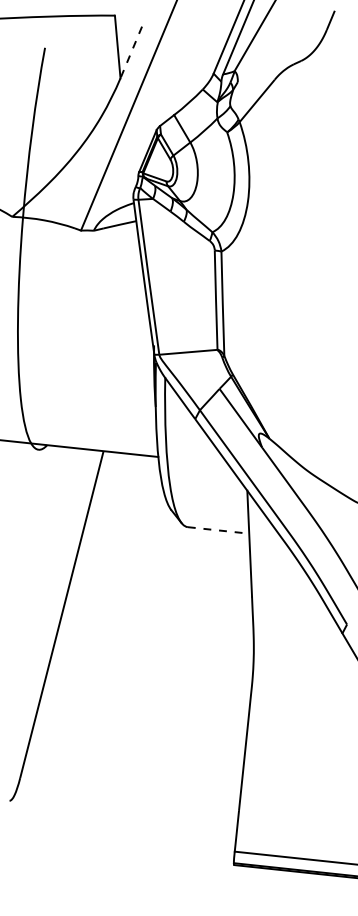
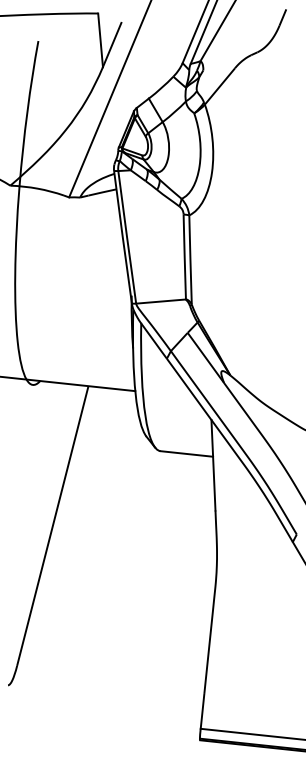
line: (131, 52) -> (112, 45), dashed -> solid
line: (218, 530) -> (186, 454), dashed -> solid

